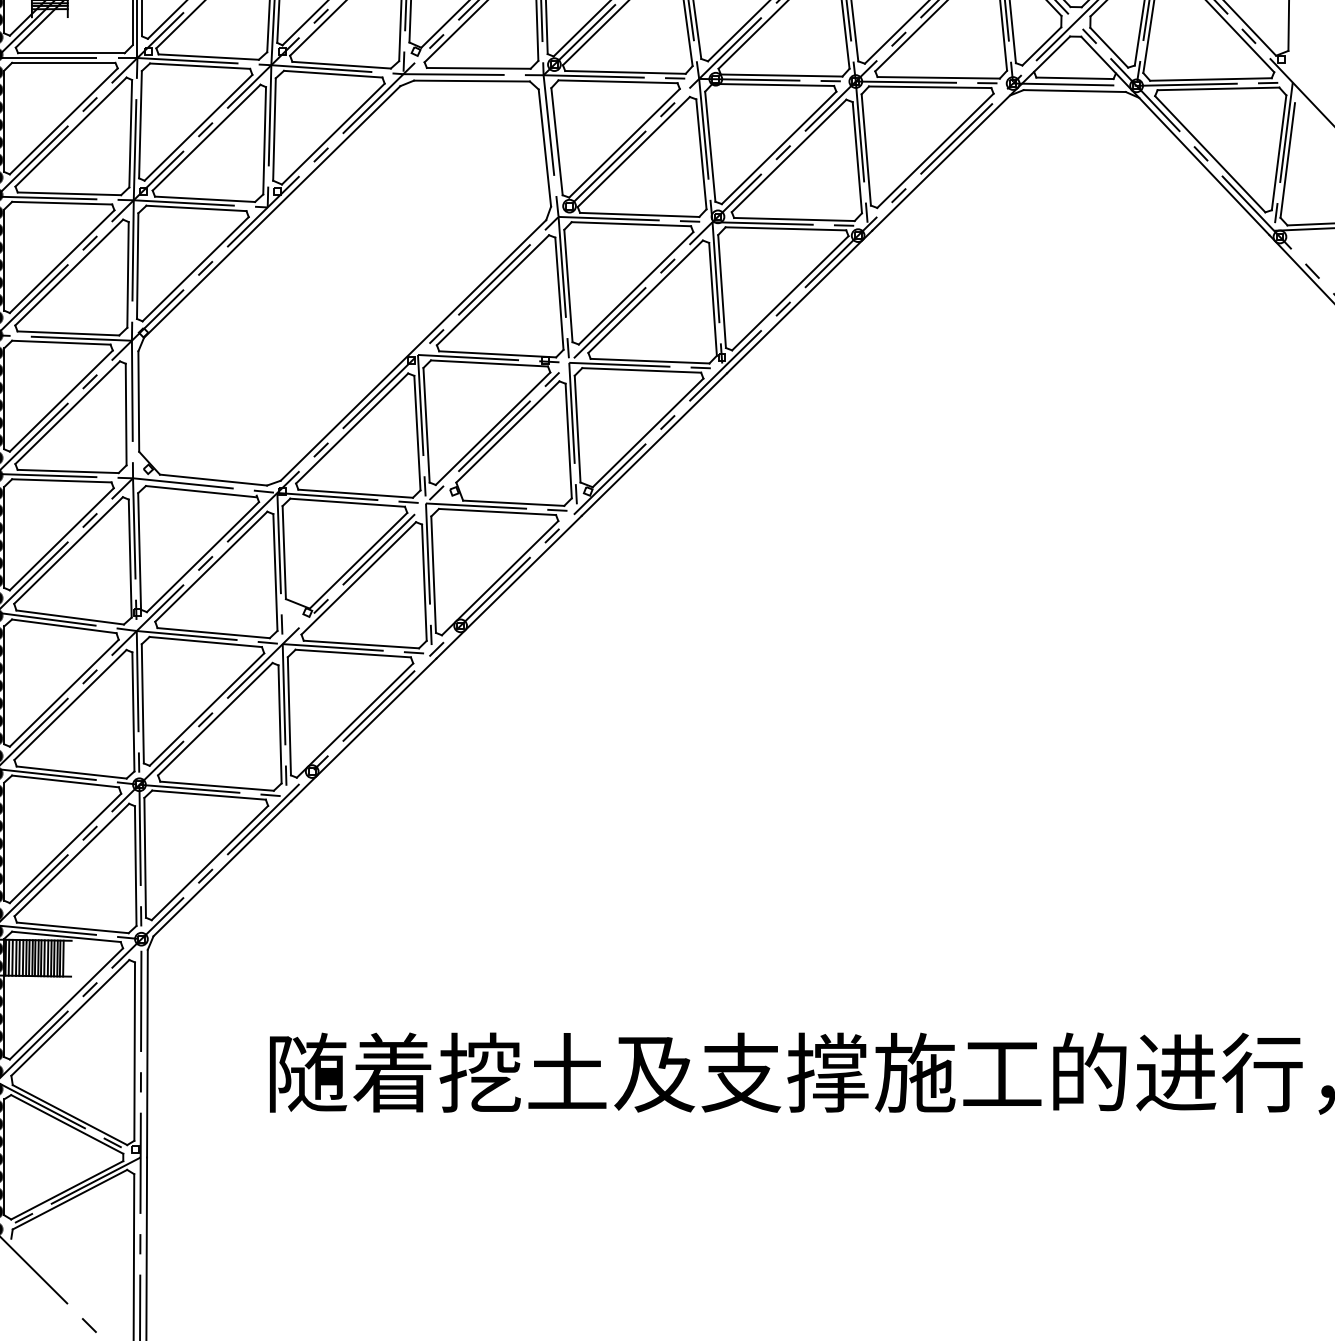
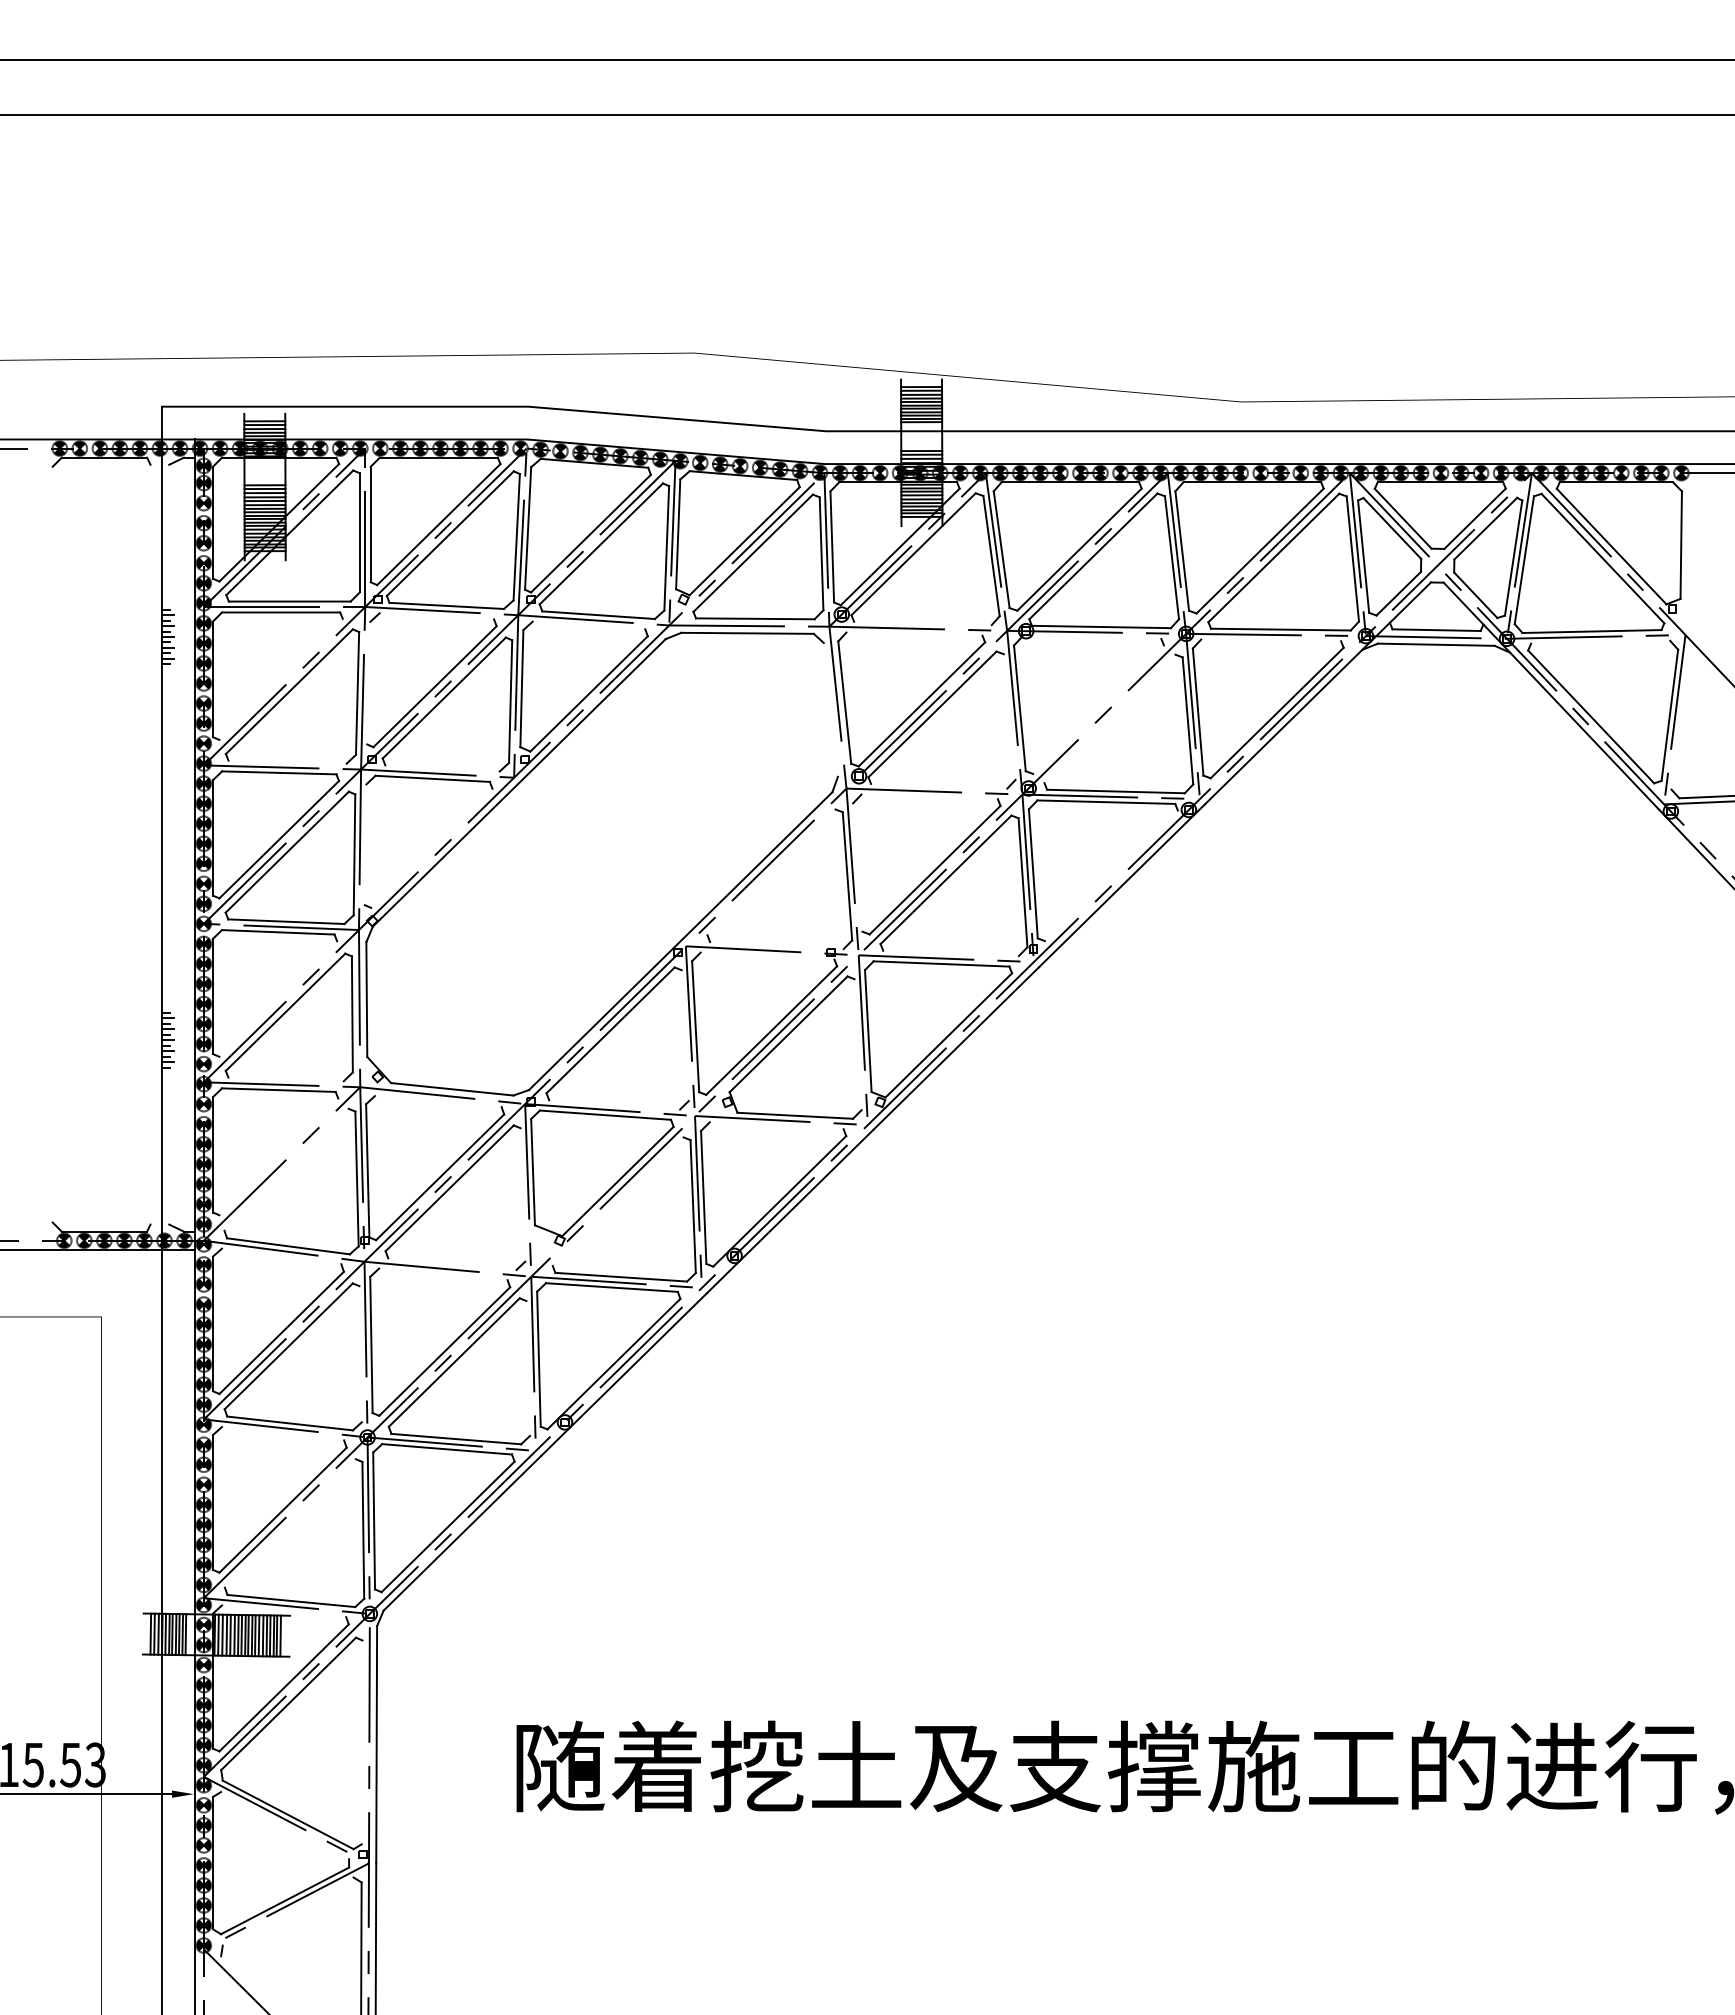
line: (199, 66) -> (436, 616), removed
line: (625, 72) -> (922, 623), removed
line: (332, 74) -> (588, 625), removed
line: (618, 81) -> (914, 633), removed
line: (772, 84) -> (1091, 637), removed
line: (930, 87) -> (1271, 640), removed
line: (1218, 88) -> (1600, 641), removed
line: (63, 120) -> (280, 678), removed
line: (140, 124) -> (368, 682), removed
line: (544, 147) -> (830, 709), removed
line: (779, 147) -> (1098, 709), removed
line: (701, 153) -> (1009, 716), removed
line: (788, 155) -> (1109, 718), removed
line: (1287, 159) -> (1679, 723), removed
line: (69, 193) -> (287, 761), removed
line: (205, 199) -> (442, 768), removed
line: (639, 214) -> (939, 785), removed
line: (631, 223) -> (929, 796), removed
line: (137, 265) -> (365, 844), removed
line: (195, 268) -> (431, 847), removed
line: (568, 285) -> (857, 867), removed
line: (492, 290) -> (771, 872), removed
line: (789, 292) -> (1110, 875), removed
line: (497, 354) -> (776, 945), removed
line: (649, 361) -> (950, 953), removed
line: (489, 363) -> (767, 955), removed
line: (61, 400) -> (278, 998), removed
line: (416, 433) -> (684, 1035), removed
line: (568, 440) -> (857, 1044), removed
line: (67, 471) -> (285, 1079), removed
line: (200, 491) -> (437, 1102), removed
line: (355, 493) -> (614, 1104), removed
line: (497, 511) -> (776, 1125), removed
line: (61, 538) -> (278, 1156), removed
line: (68, 550) -> (286, 1169), removed
line: (275, 572) -> (522, 1194), removed
line: (358, 578) -> (617, 1201), removed
line: (64, 626) -> (281, 1256), removed
line: (213, 632) -> (452, 1263), removed
line: (205, 642) -> (443, 1274), removed
line: (133, 712) -> (360, 1354), removed
line: (280, 724) -> (528, 1368), removed
line: (65, 781) -> (283, 1433), removed
line: (71, 860) -> (289, 1523), removed
line: (66, 937) -> (284, 1611), removed
line: (134, 1051) -> (361, 1742), removed
line: (67, 1124) -> (285, 1825), removed
line: (69, 1199) -> (287, 1911), removed

